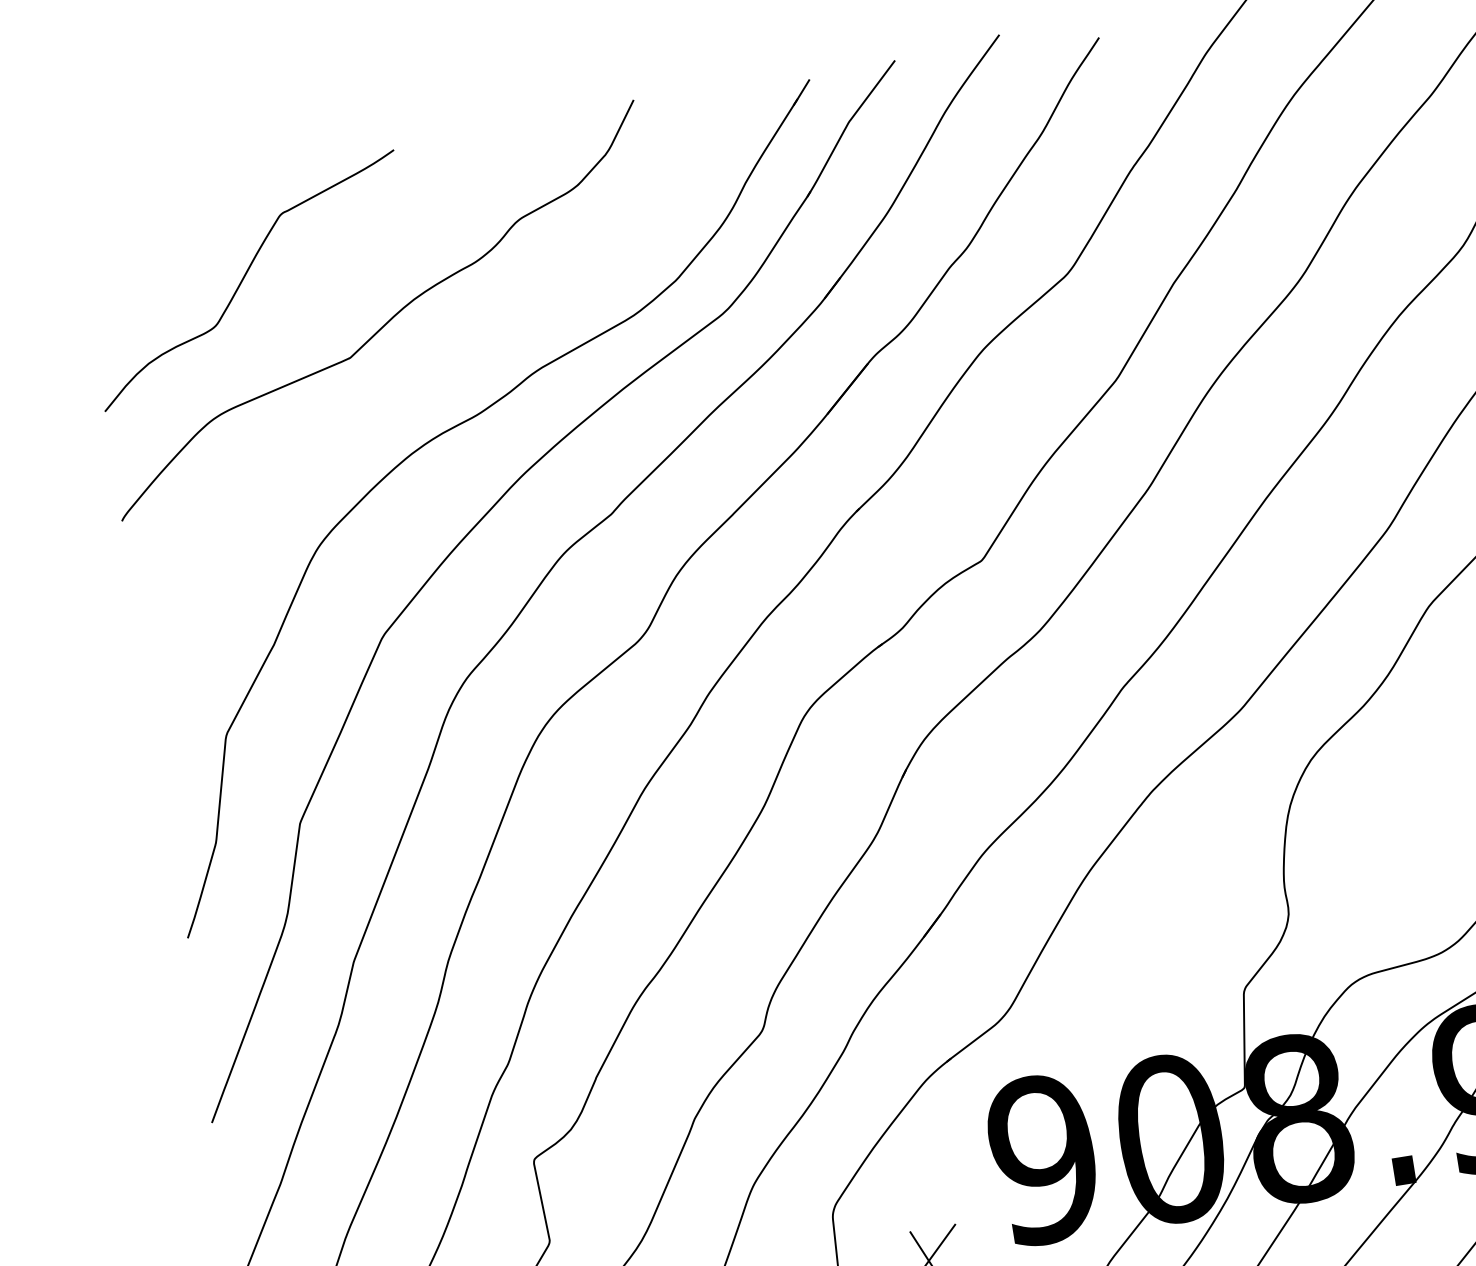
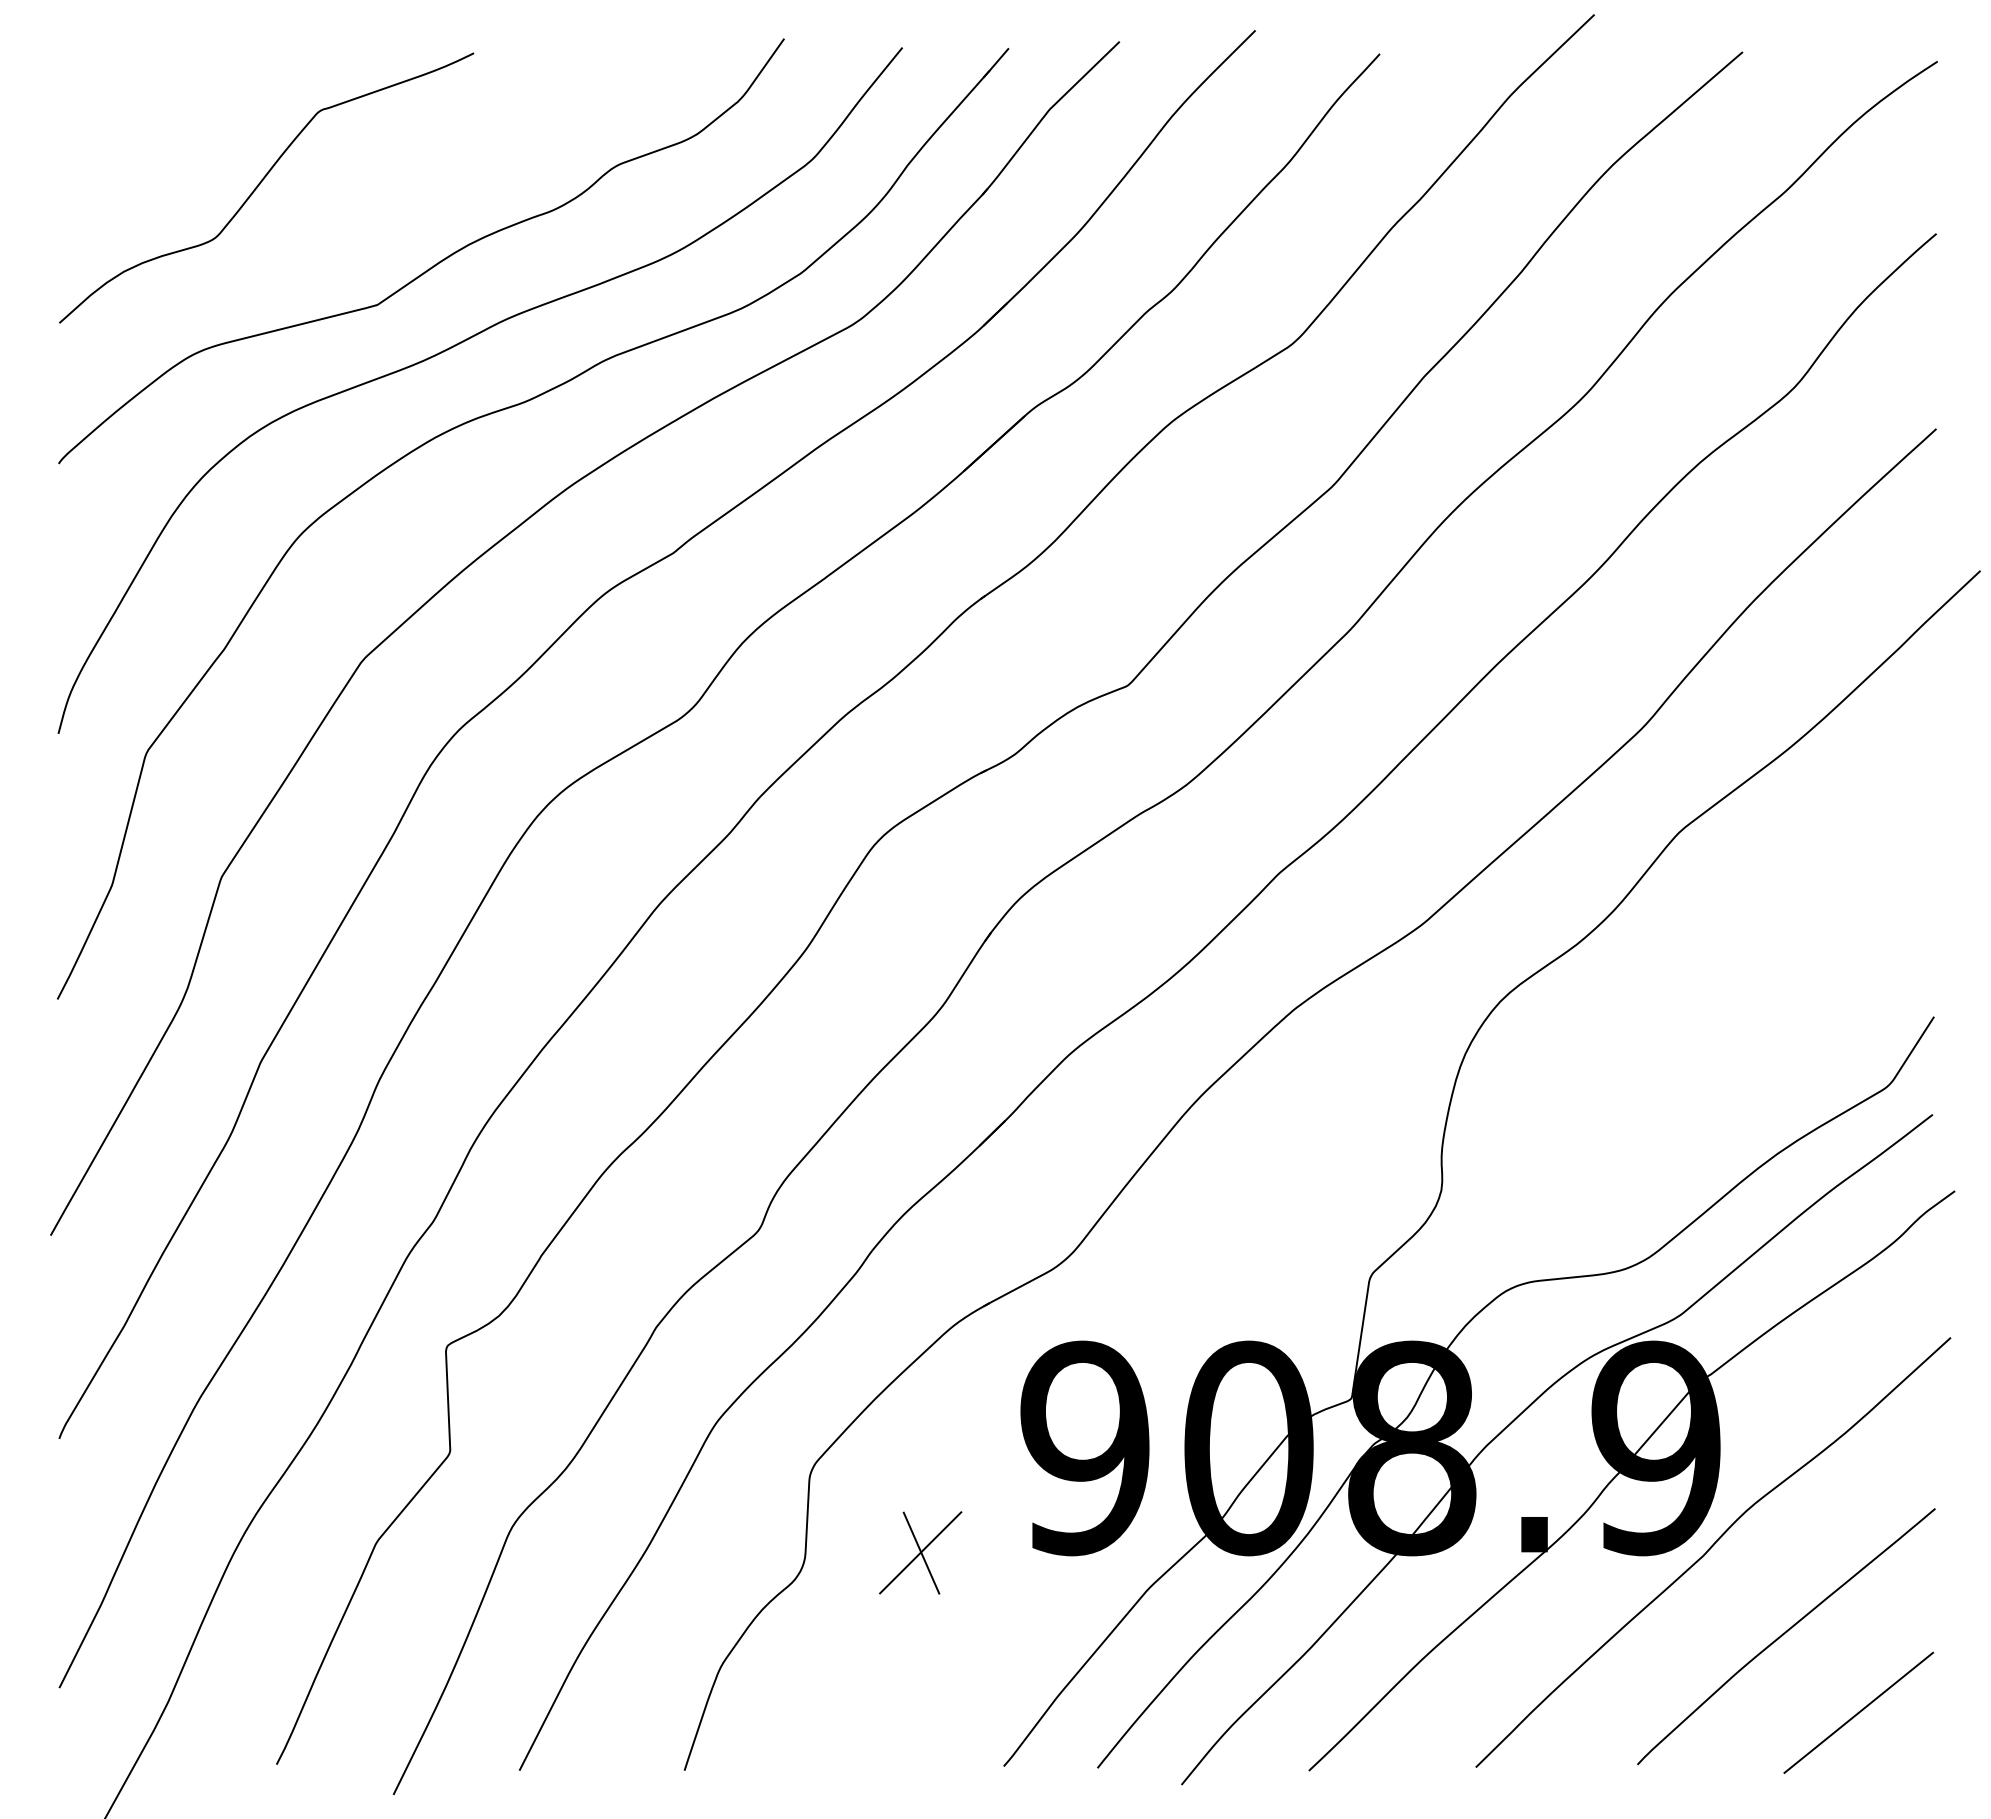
curve: (417, 379) -> (457, 345), added

